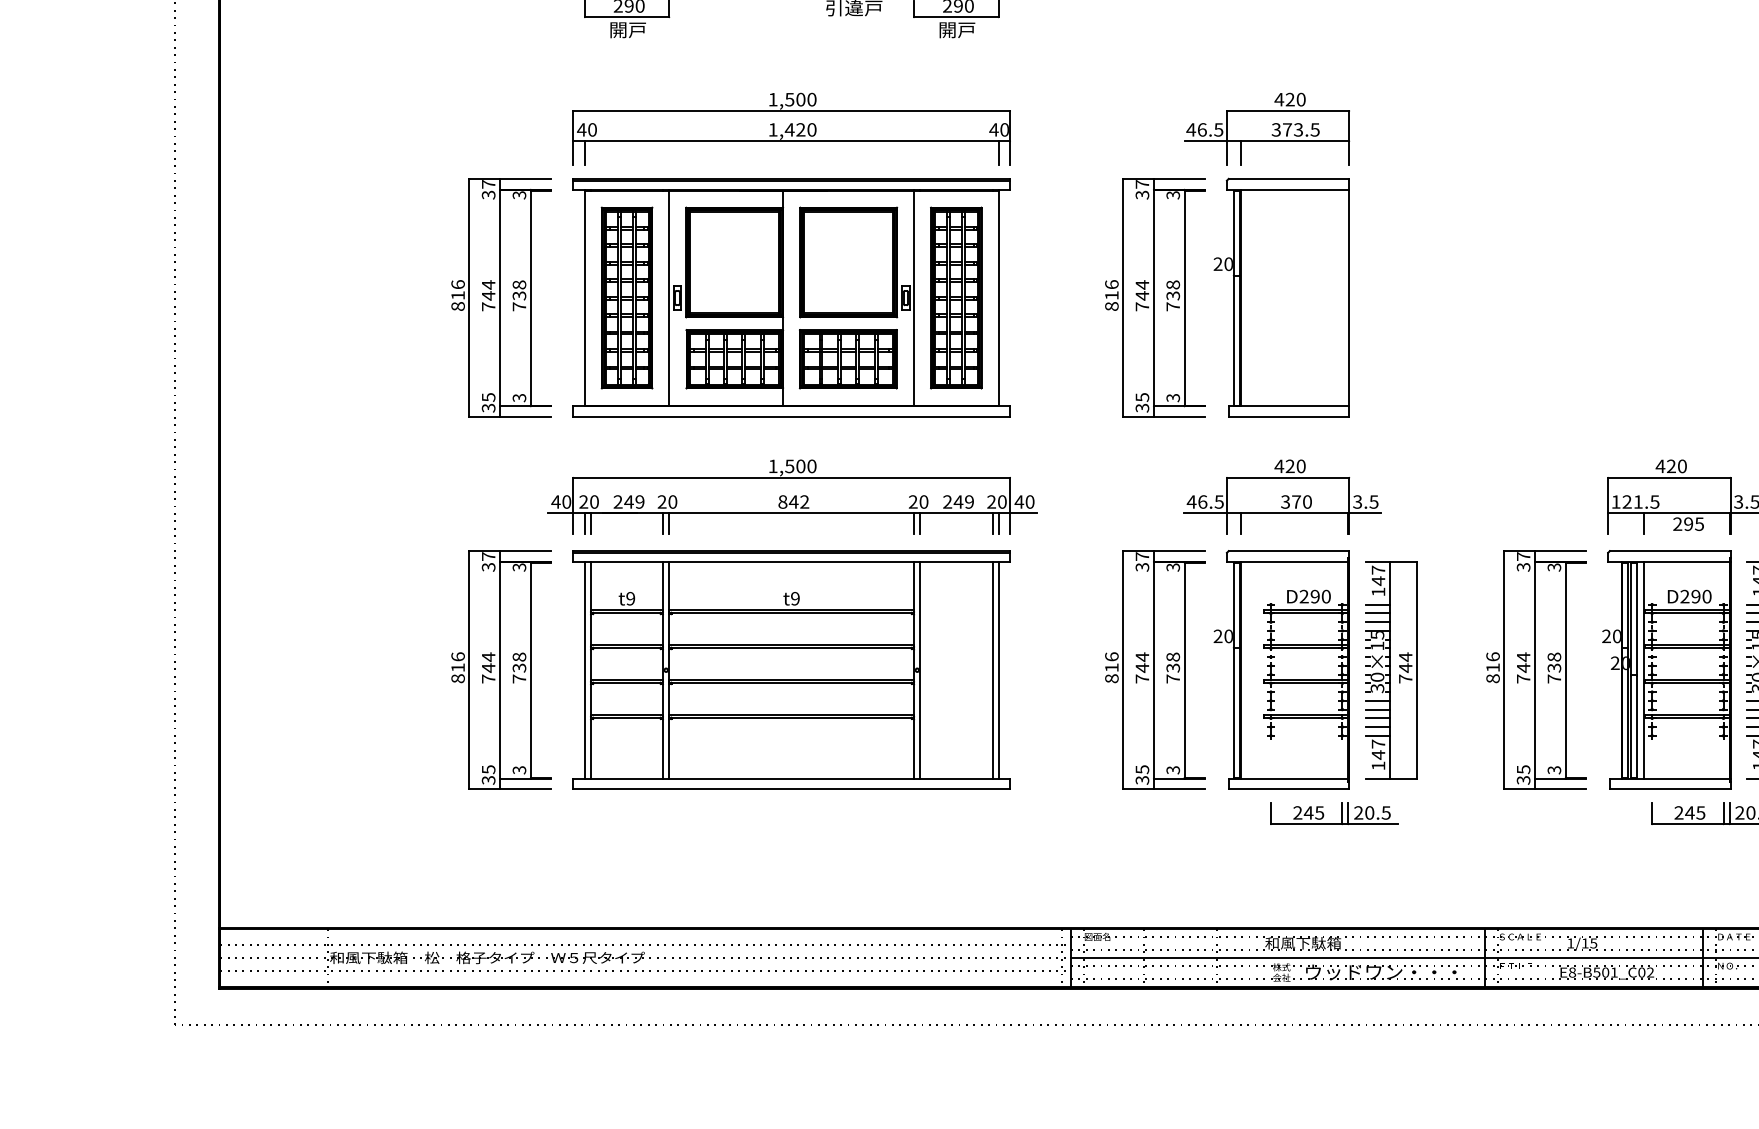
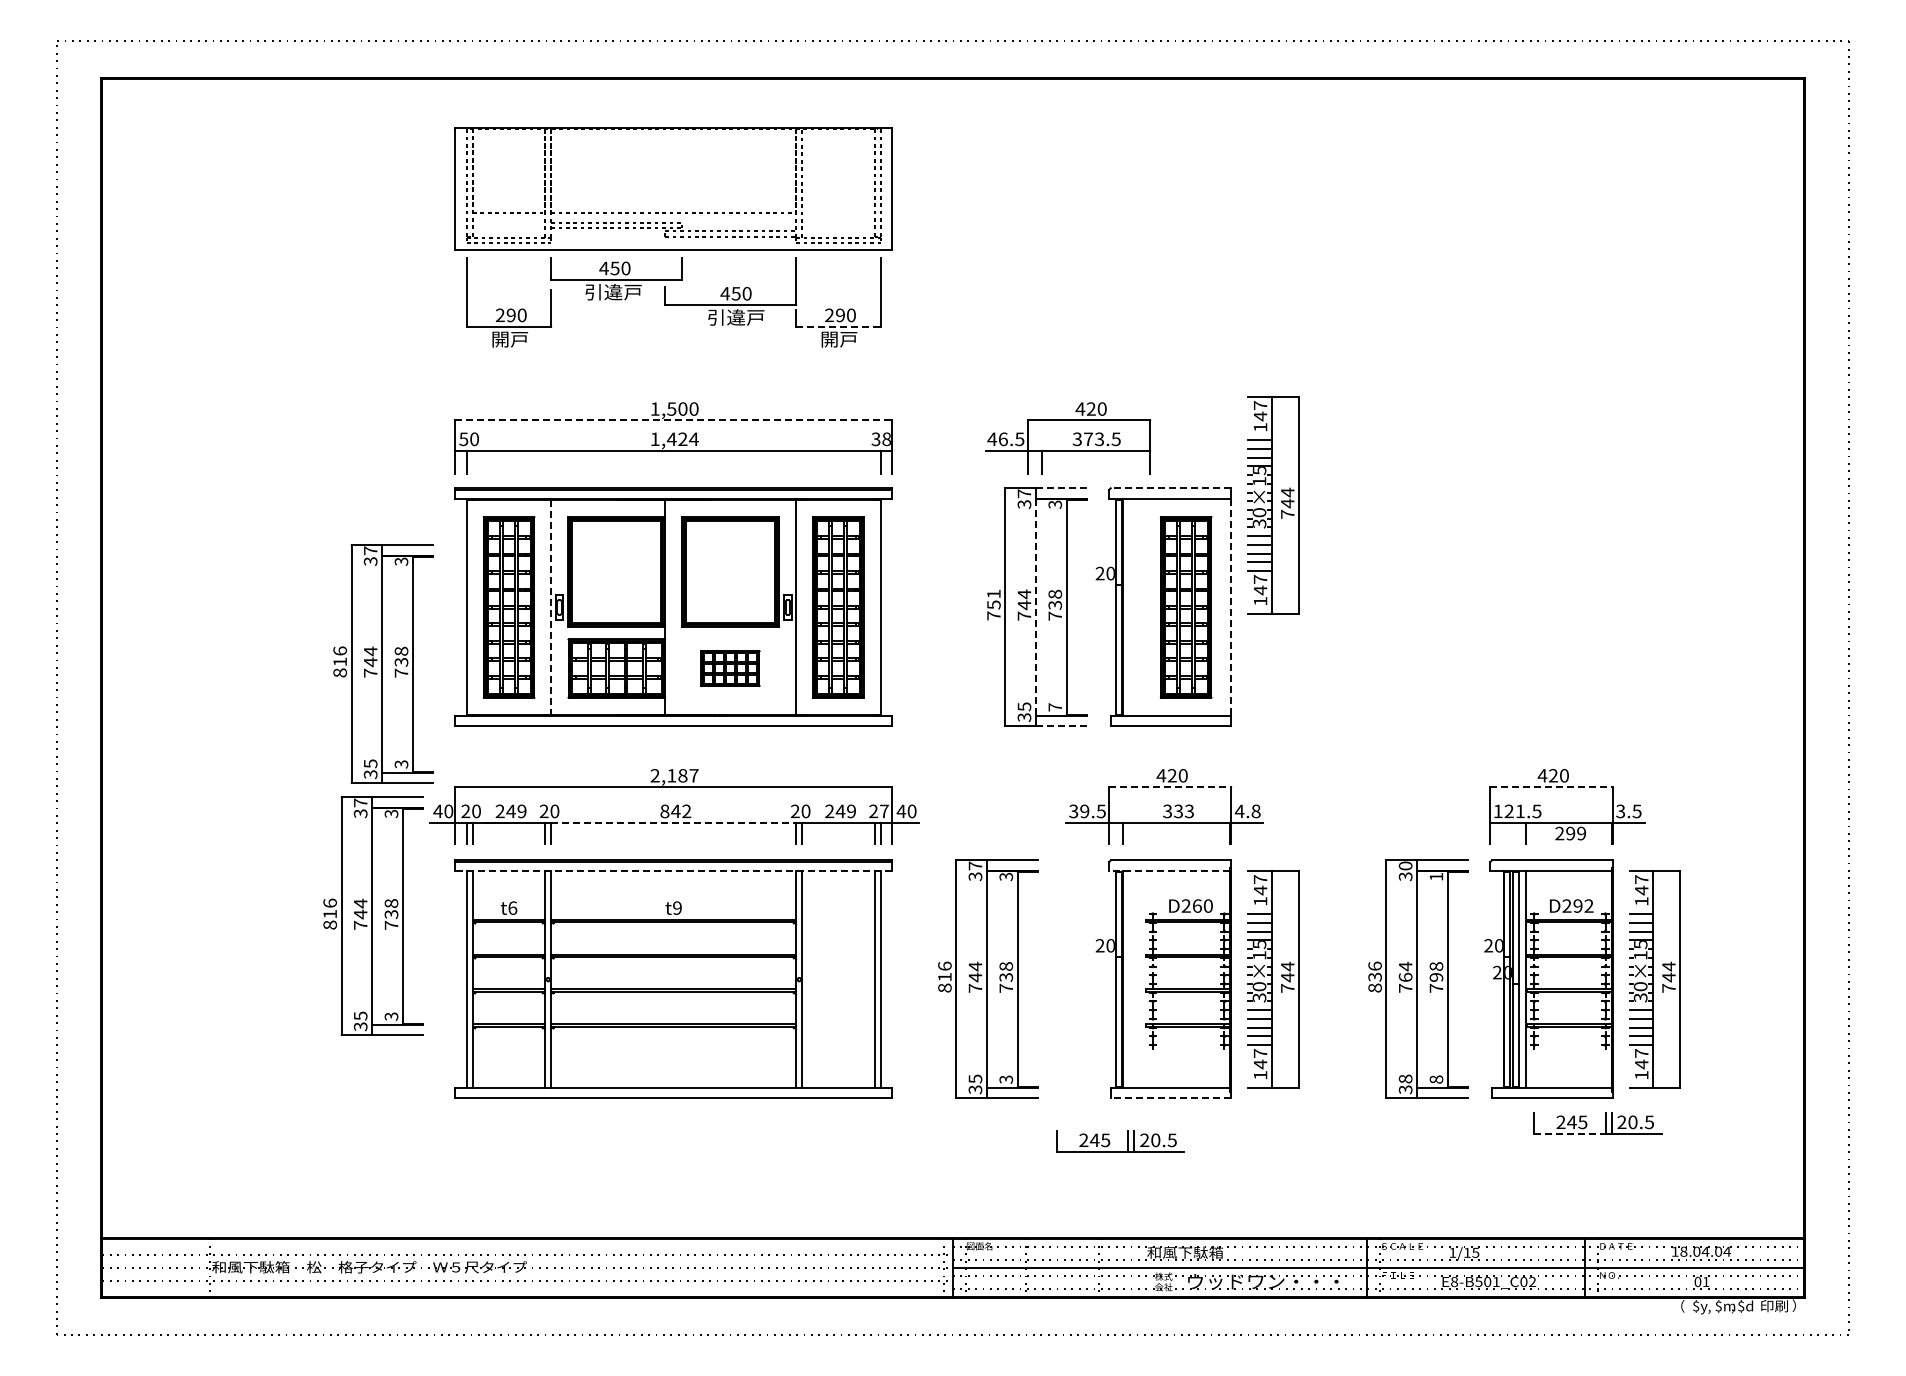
line: (956, 17) -> (838, 326), solid -> dashed
line: (792, 111) -> (674, 420), solid -> dashed
part: (1267, 129) -> (1068, 438), moved
text: (581, 130) -> (463, 439), 40 -> 50
text: (811, 130) -> (693, 439), 1,420 -> 1,424
text: (998, 130) -> (880, 439), 40 -> 38
line: (1179, 179) -> (1061, 488), solid -> dashed
line: (1288, 179) -> (1170, 488), solid -> dashed
part: (1391, 196) -> (1273, 505), added
text: (1111, 295) -> (993, 604), 816 -> 751
part: (501, 297) -> (383, 663), moved
line: (669, 298) -> (551, 607), solid -> dashed
line: (1153, 298) -> (1035, 607), solid -> dashed
part: (1303, 298) -> (1185, 607), added
line: (1349, 298) -> (1231, 607), solid -> dashed
part: (848, 359) -> (730, 668), size x0.6
text: (1173, 398) -> (1055, 707), 3 -> 7
line: (1179, 417) -> (1061, 726), solid -> dashed
text: (792, 466) -> (674, 775), 1,500 -> 2,187
line: (1288, 478) -> (1170, 787), solid -> dashed
line: (1669, 478) -> (1551, 787), solid -> dashed
text: (1002, 502) -> (884, 811), 20 -> 27
text: (1196, 502) -> (1078, 811), 46.5 -> 39.5
text: (1301, 502) -> (1183, 811), 370 -> 333
text: (1365, 502) -> (1247, 811), 3.5 -> 4.8
line: (791, 513) -> (673, 822), solid -> dashed
text: (1699, 524) -> (1581, 833), 295 -> 299
text: (1523, 556) -> (1405, 865), 37 -> 30
line: (791, 562) -> (673, 871), solid -> dashed
line: (1287, 562) -> (1169, 871), solid -> dashed
text: (1554, 567) -> (1436, 876), 3 -> 1
text: (1314, 596) -> (1196, 905), D290 -> D260
text: (1706, 596) -> (1588, 905), D290 -> D292
text: (630, 598) -> (512, 907), t9 -> t6
text: (1492, 667) -> (1374, 976), 816 -> 836
text: (1523, 668) -> (1405, 977), 744 -> 764
text: (1554, 668) -> (1436, 977), 738 -> 798
part: (501, 669) -> (373, 915), moved
part: (1155, 669) -> (988, 978), moved
text: (1523, 769) -> (1405, 1078), 35 -> 38
text: (1554, 770) -> (1436, 1079), 3 -> 8
line: (1288, 789) -> (1170, 1098), solid -> dashed
part: (1341, 814) -> (1127, 1141), moved
line: (1687, 824) -> (1569, 1133), solid -> dashed

